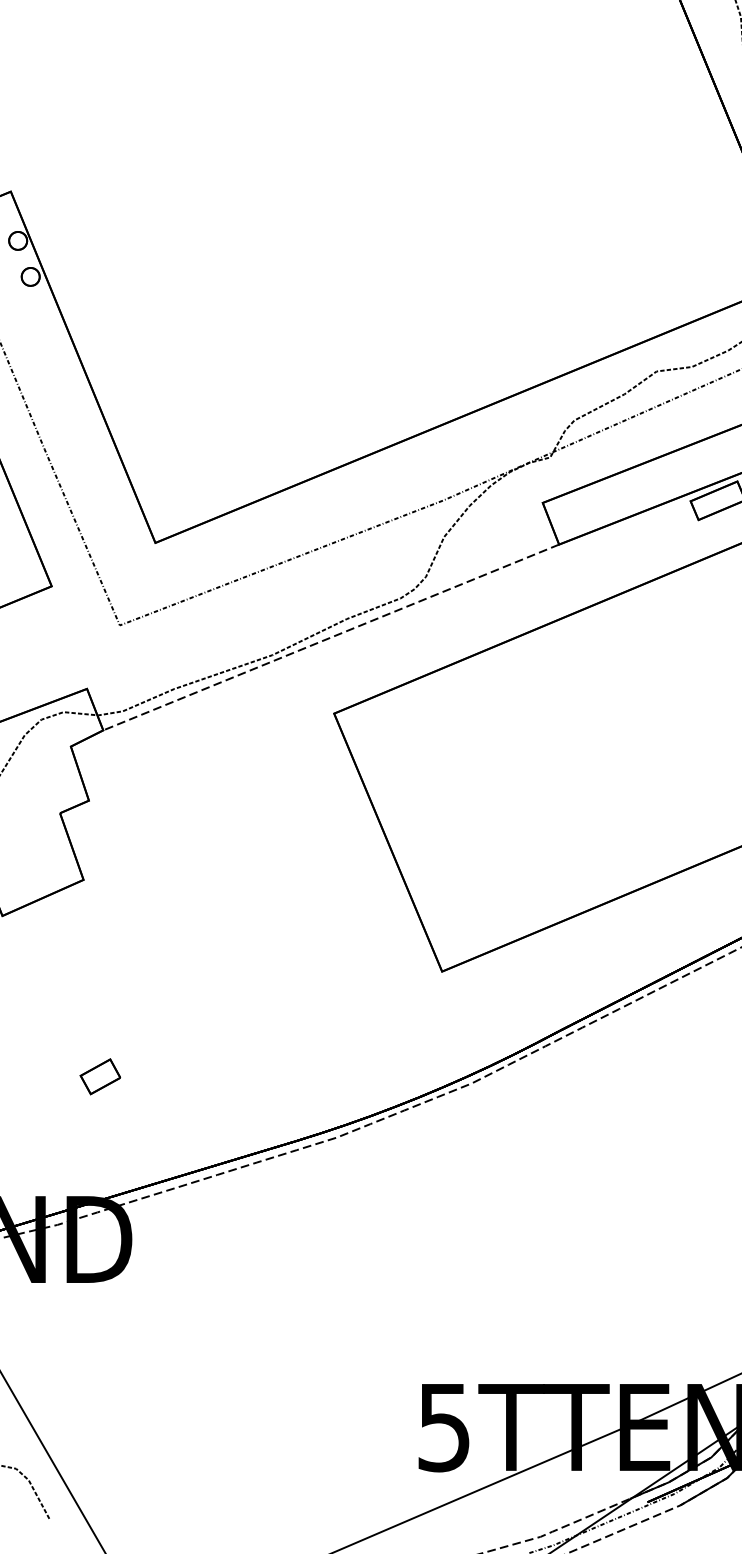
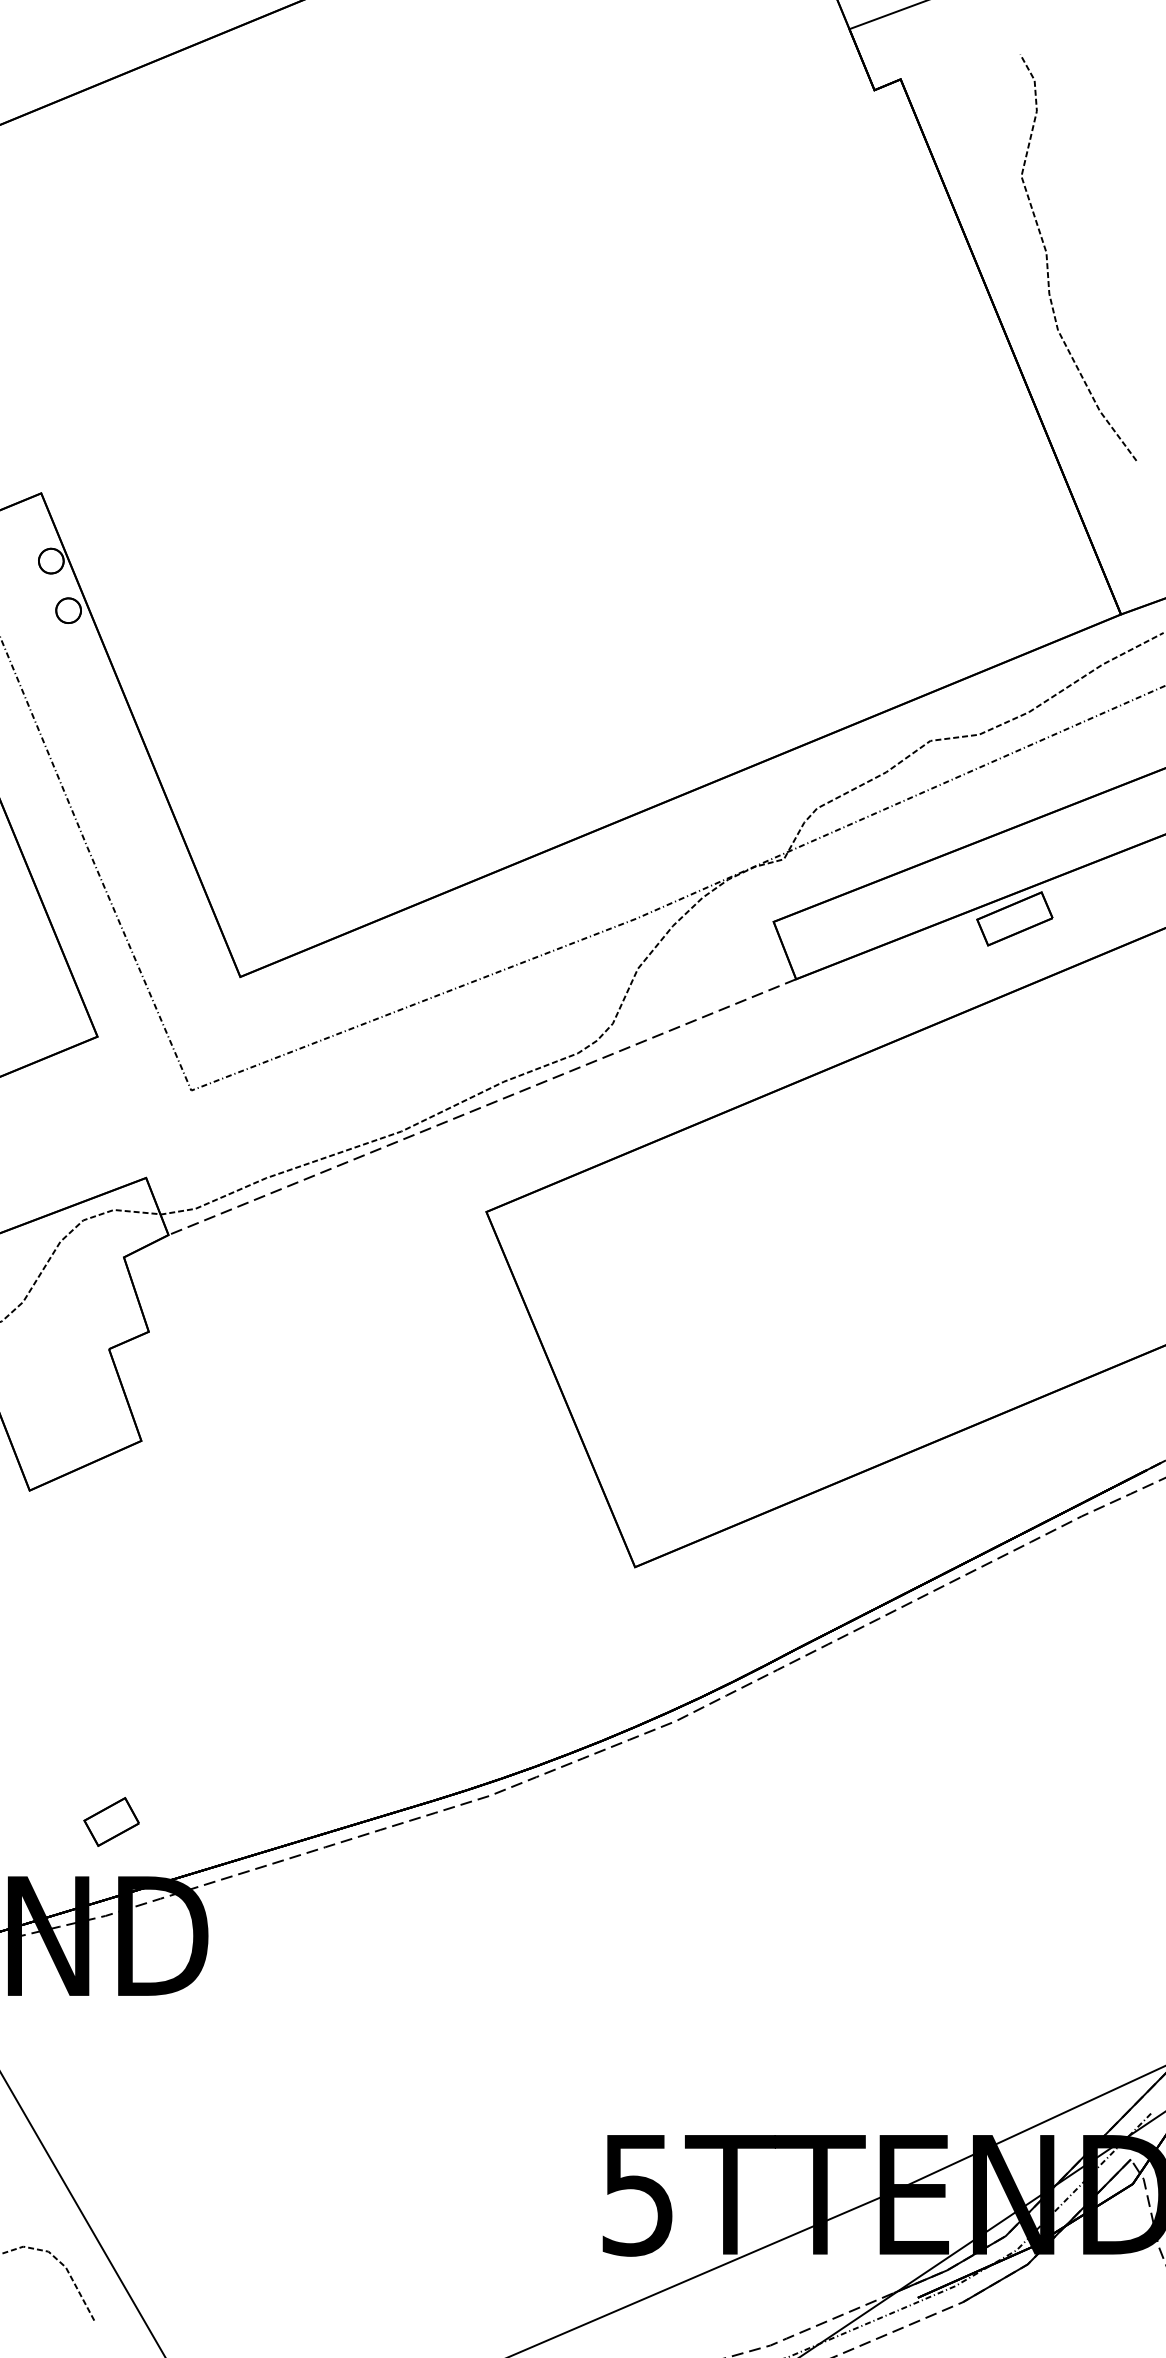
part: (100, 1076) -> (111, 1821), moved

